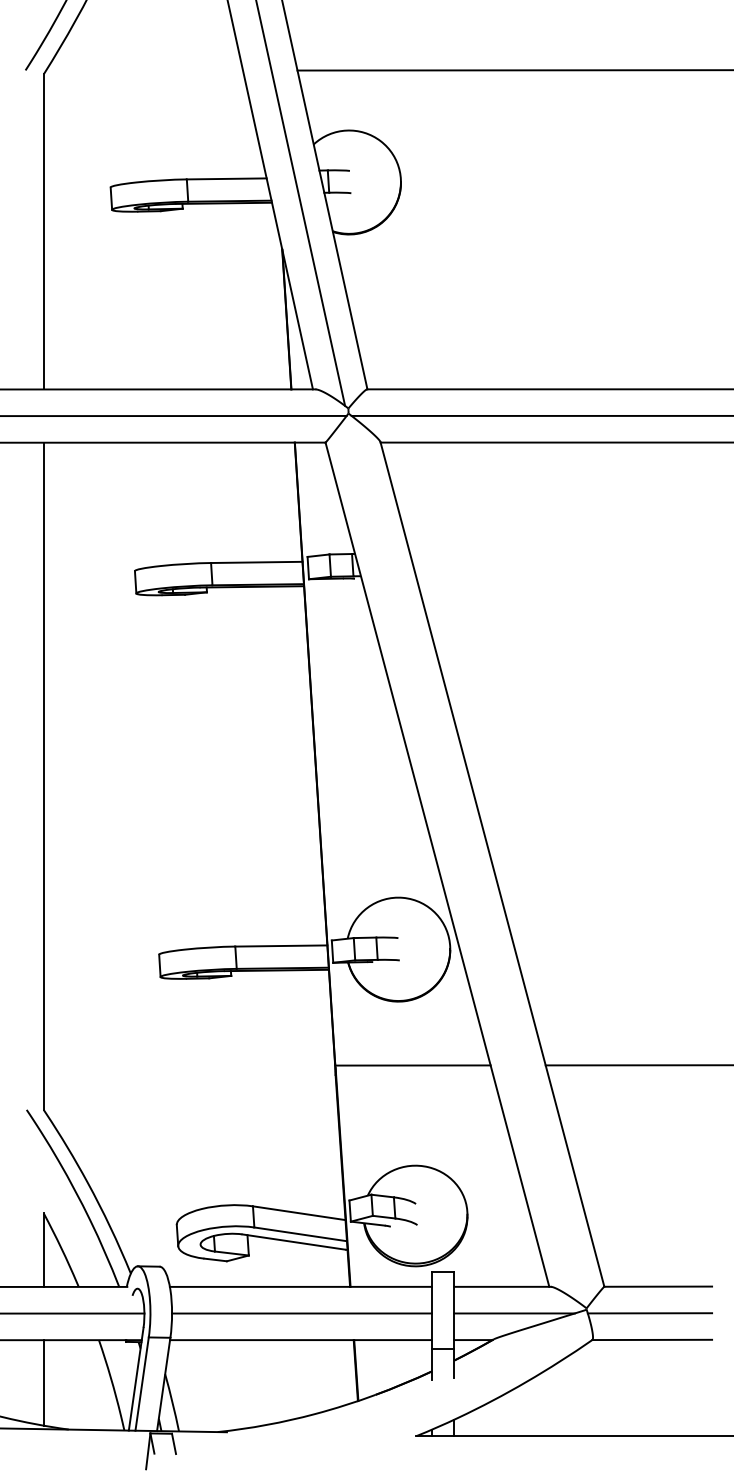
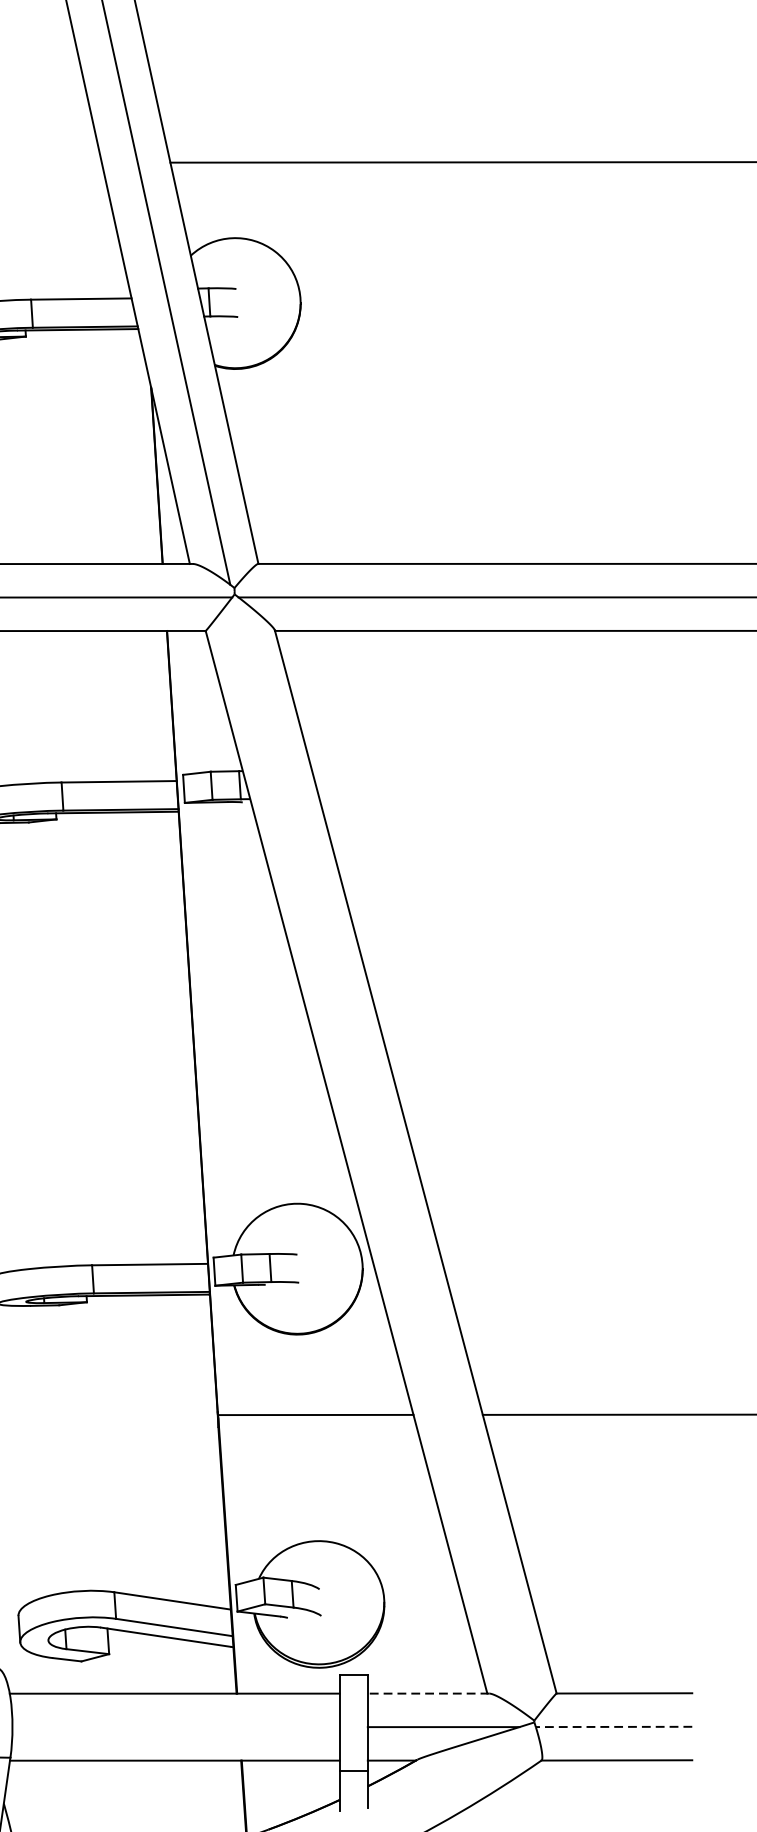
line: (502, 1286) -> (428, 1693), solid -> dashed
line: (301, 1313) -> (175, 1727), removed
line: (649, 1313) -> (613, 1727), solid -> dashed

